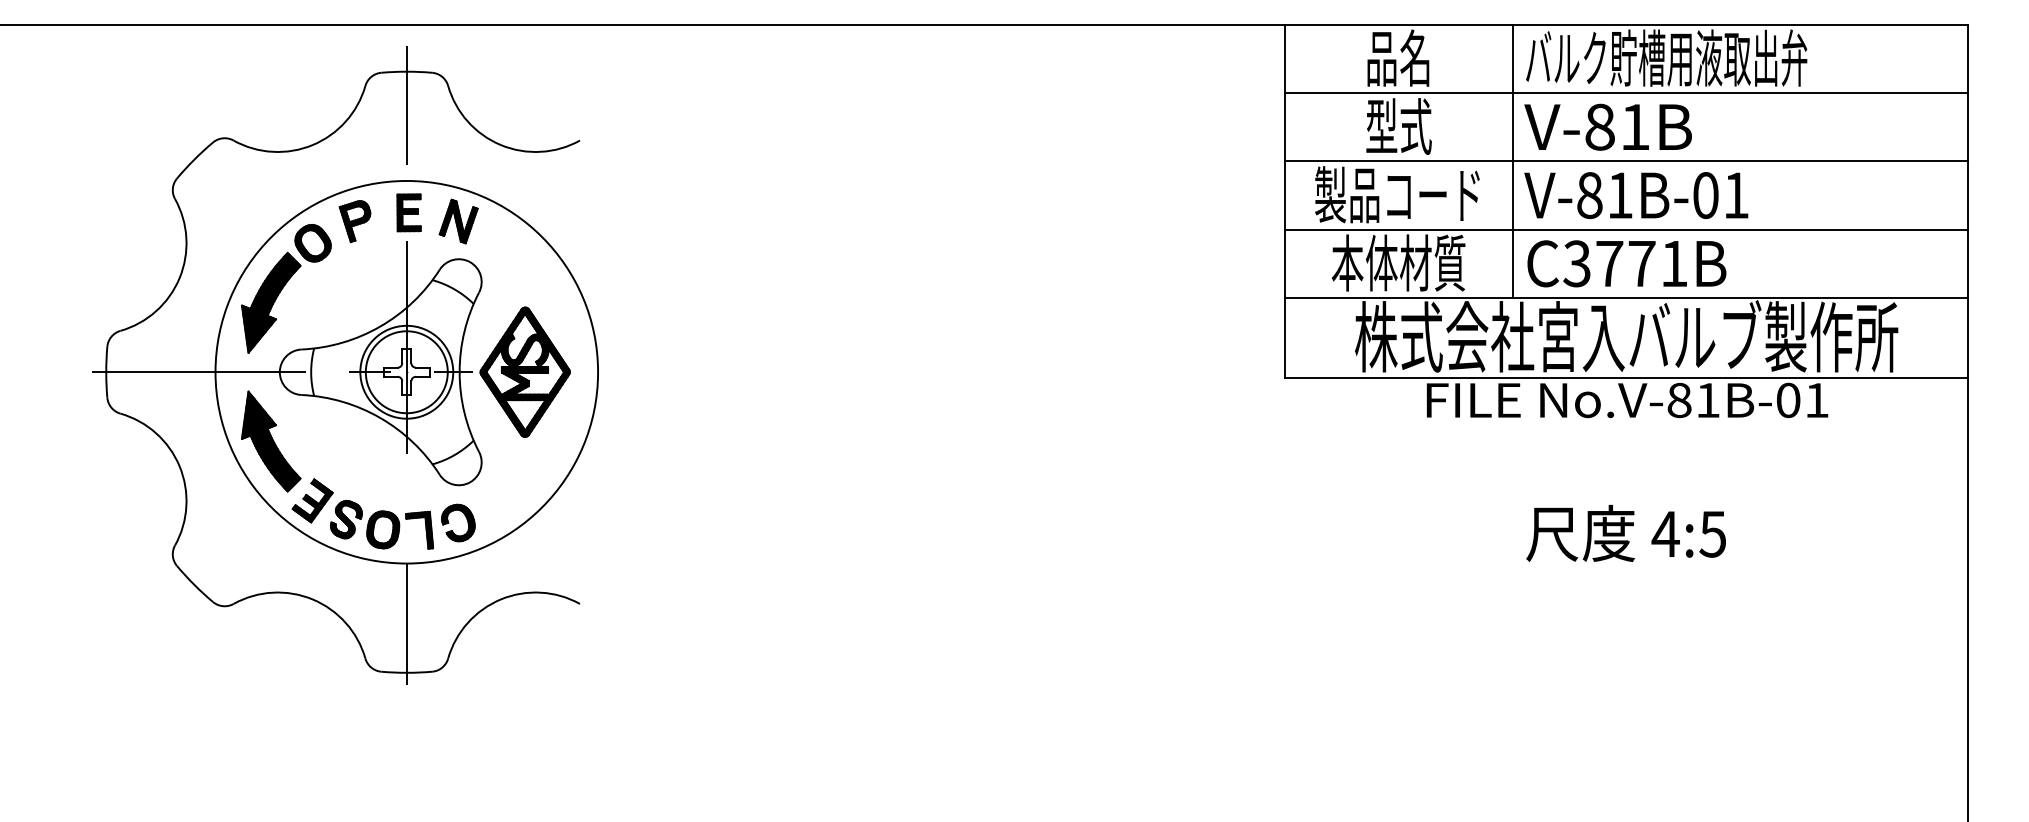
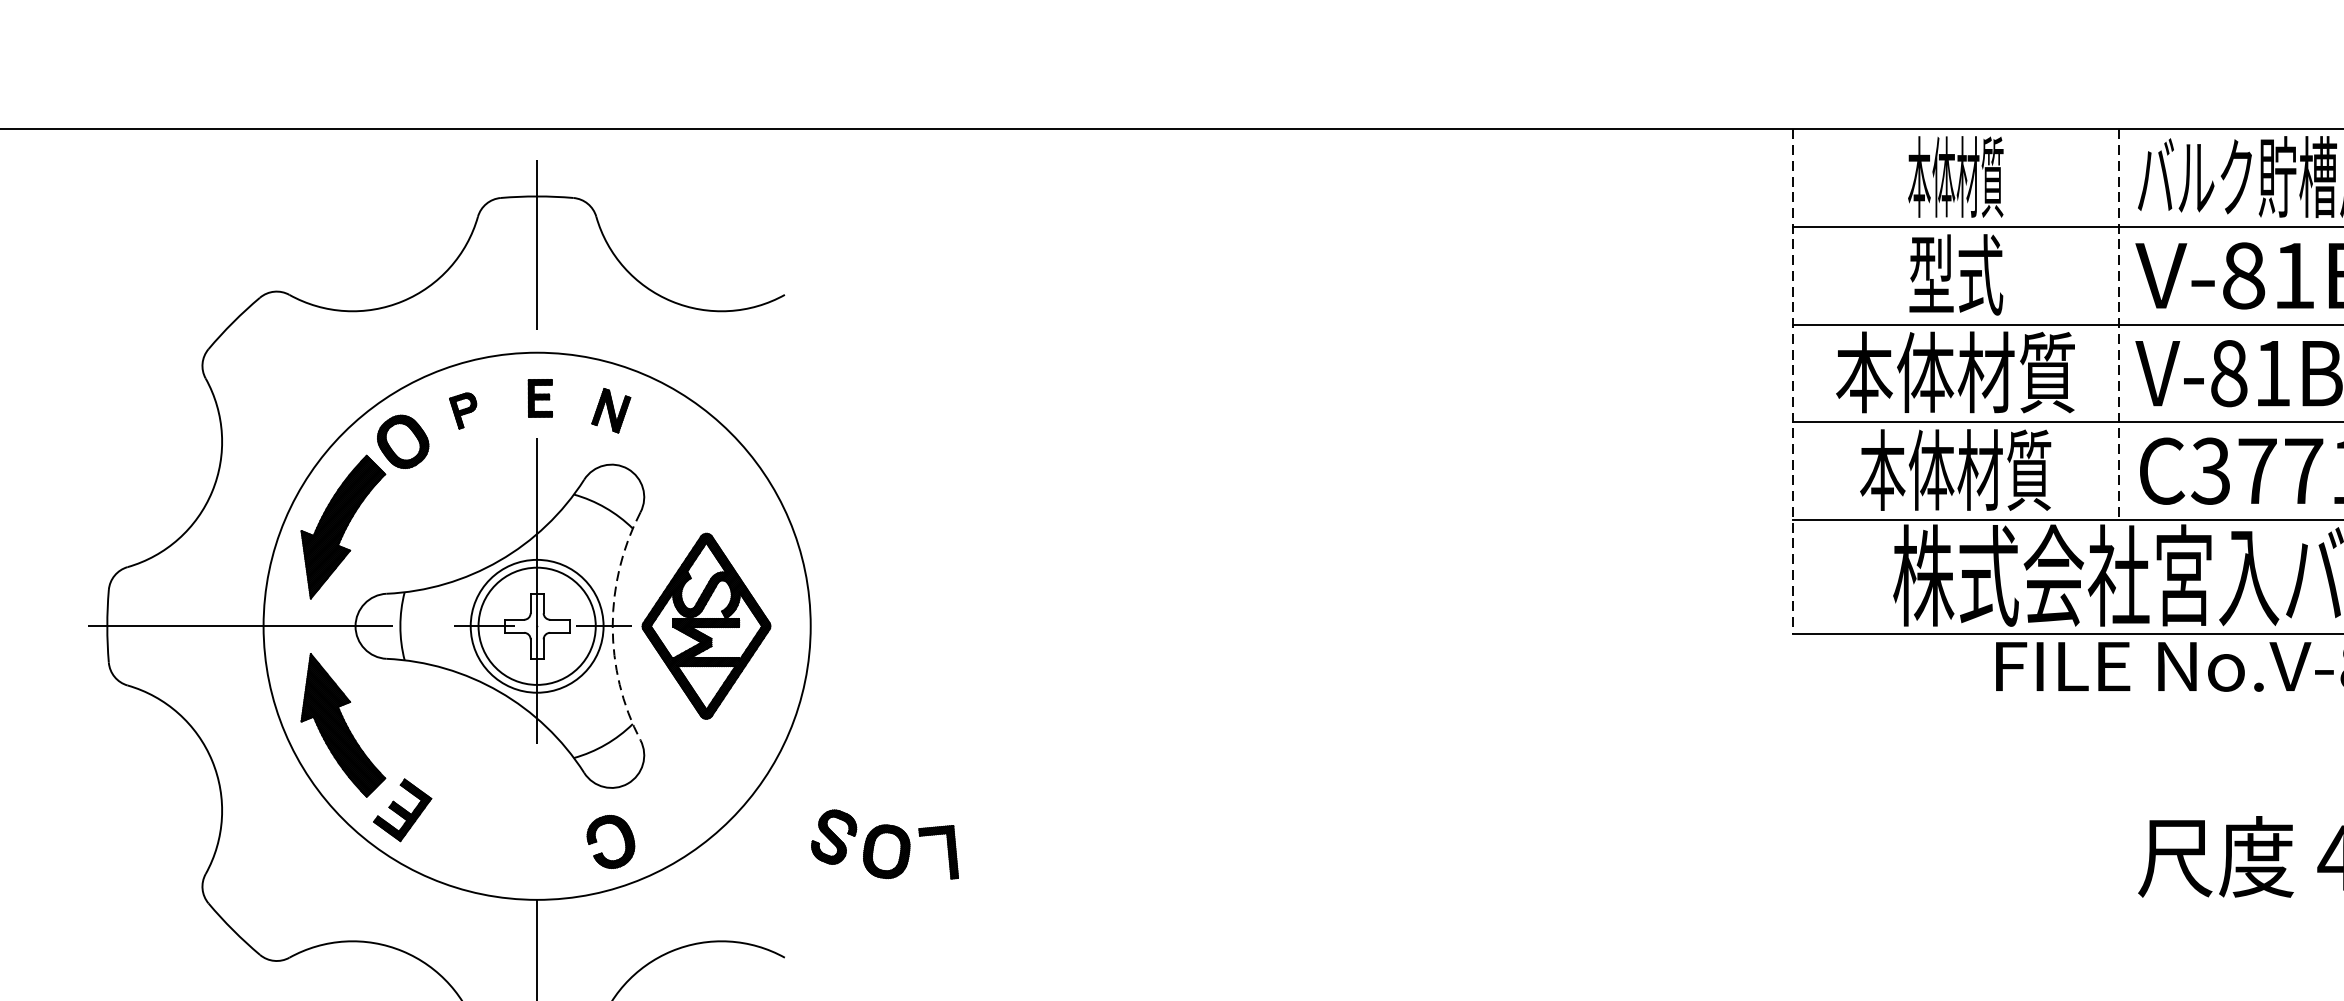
text: (1398, 57) -> (1955, 176), 品名 -> 本体材質
line: (1512, 161) -> (2118, 324), solid -> dashed
text: (1398, 194) -> (1955, 372), 製品コード -> 本体材質
line: (1285, 201) -> (1793, 382), solid -> dashed
part: (408, 212) -> (539, 397), size x0.7
part: (354, 221) -> (462, 410), size x0.6
part: (458, 221) -> (611, 410), size x0.7
arc: (459, 372) -> (612, 626), solid -> dashed
part: (381, 524) -> (884, 844), moved

